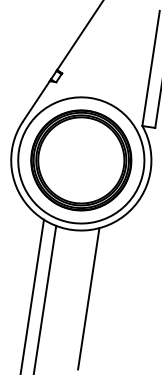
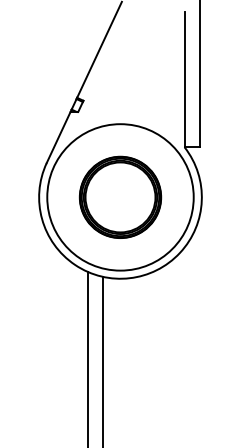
part: (81, 160) -> (120, 197), size x0.7
line: (89, 298) -> (153, 354), removed

